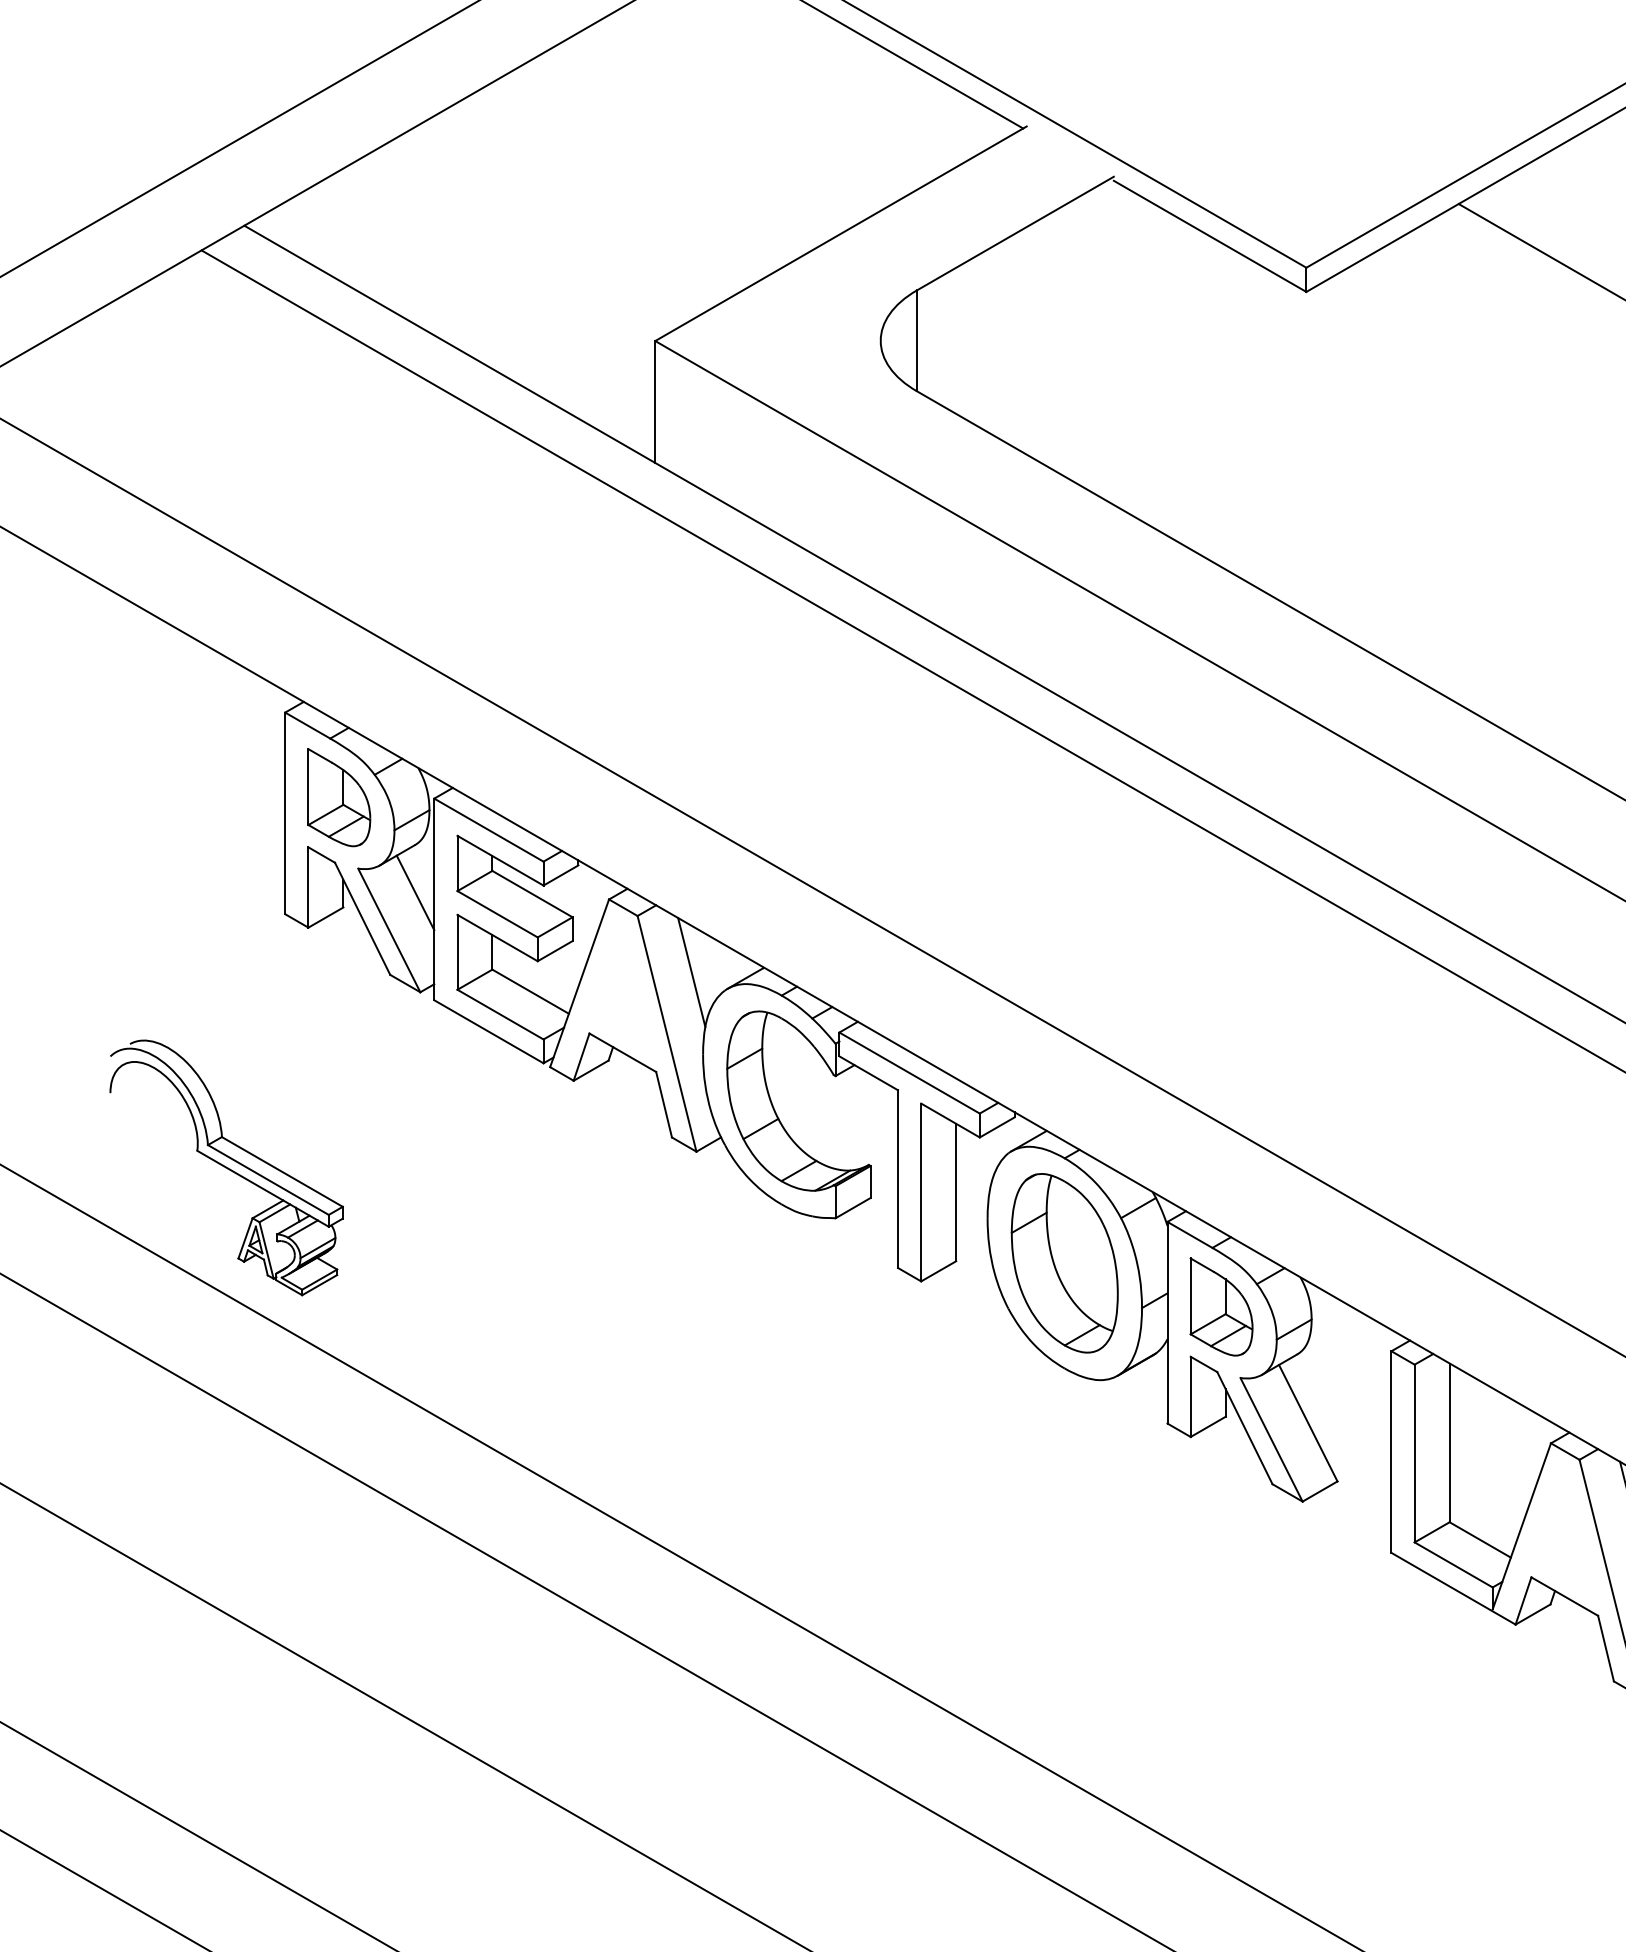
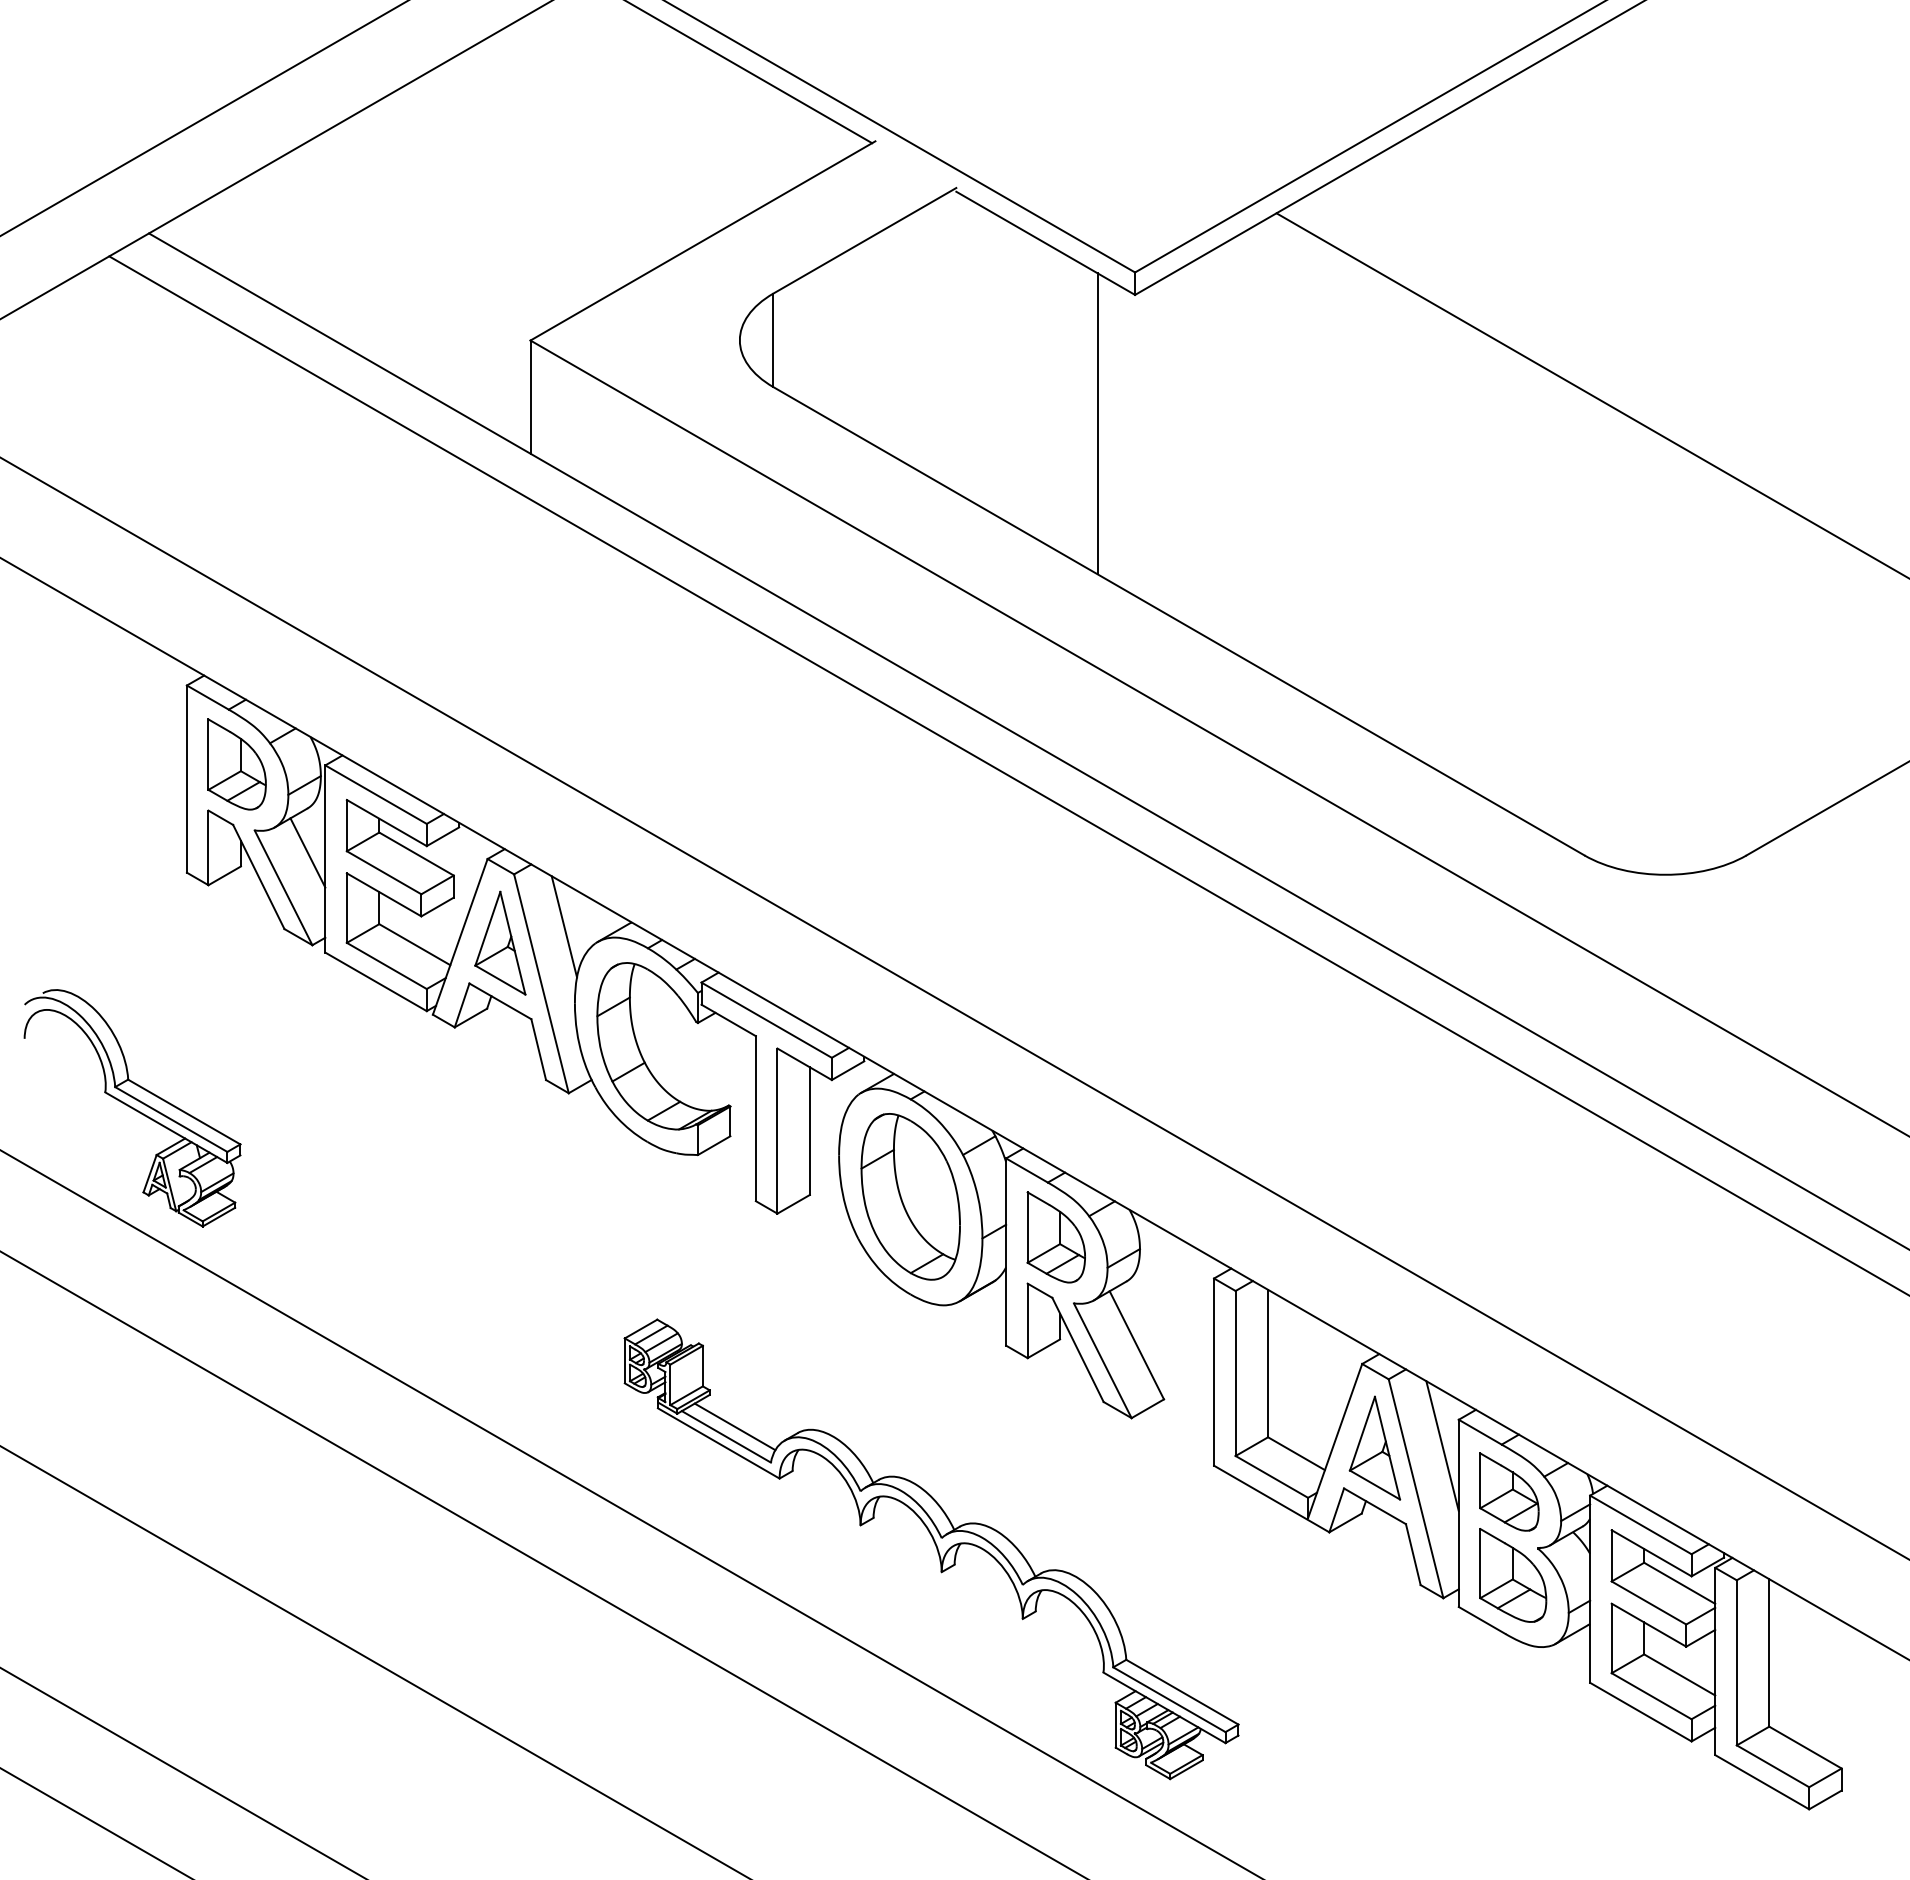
line: (1265, 430) -> (1097, 423), added
part: (622, 989) -> (500, 942), added
part: (1564, 1533) -> (1374, 1447), added
part: (1087, 1643) -> (931, 1549), added

